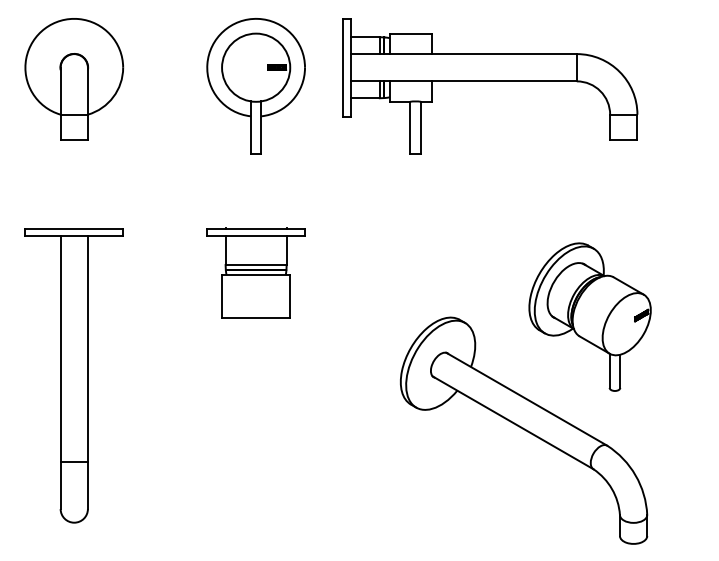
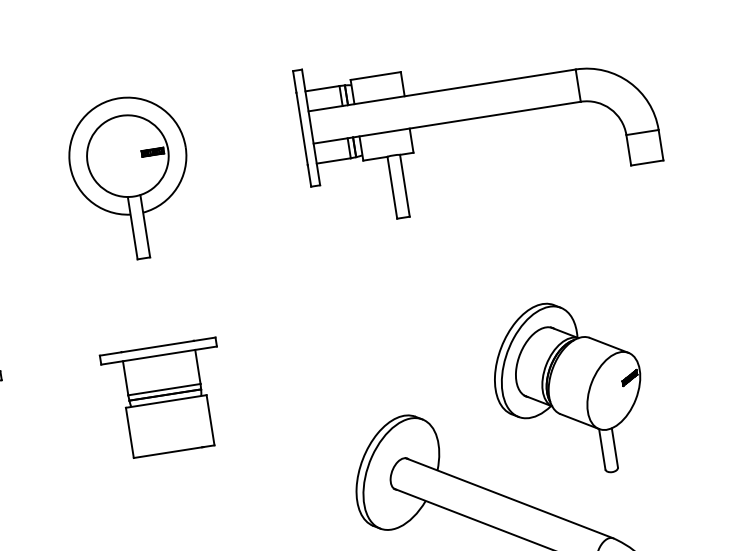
part: (490, 86) -> (479, 123), moved

